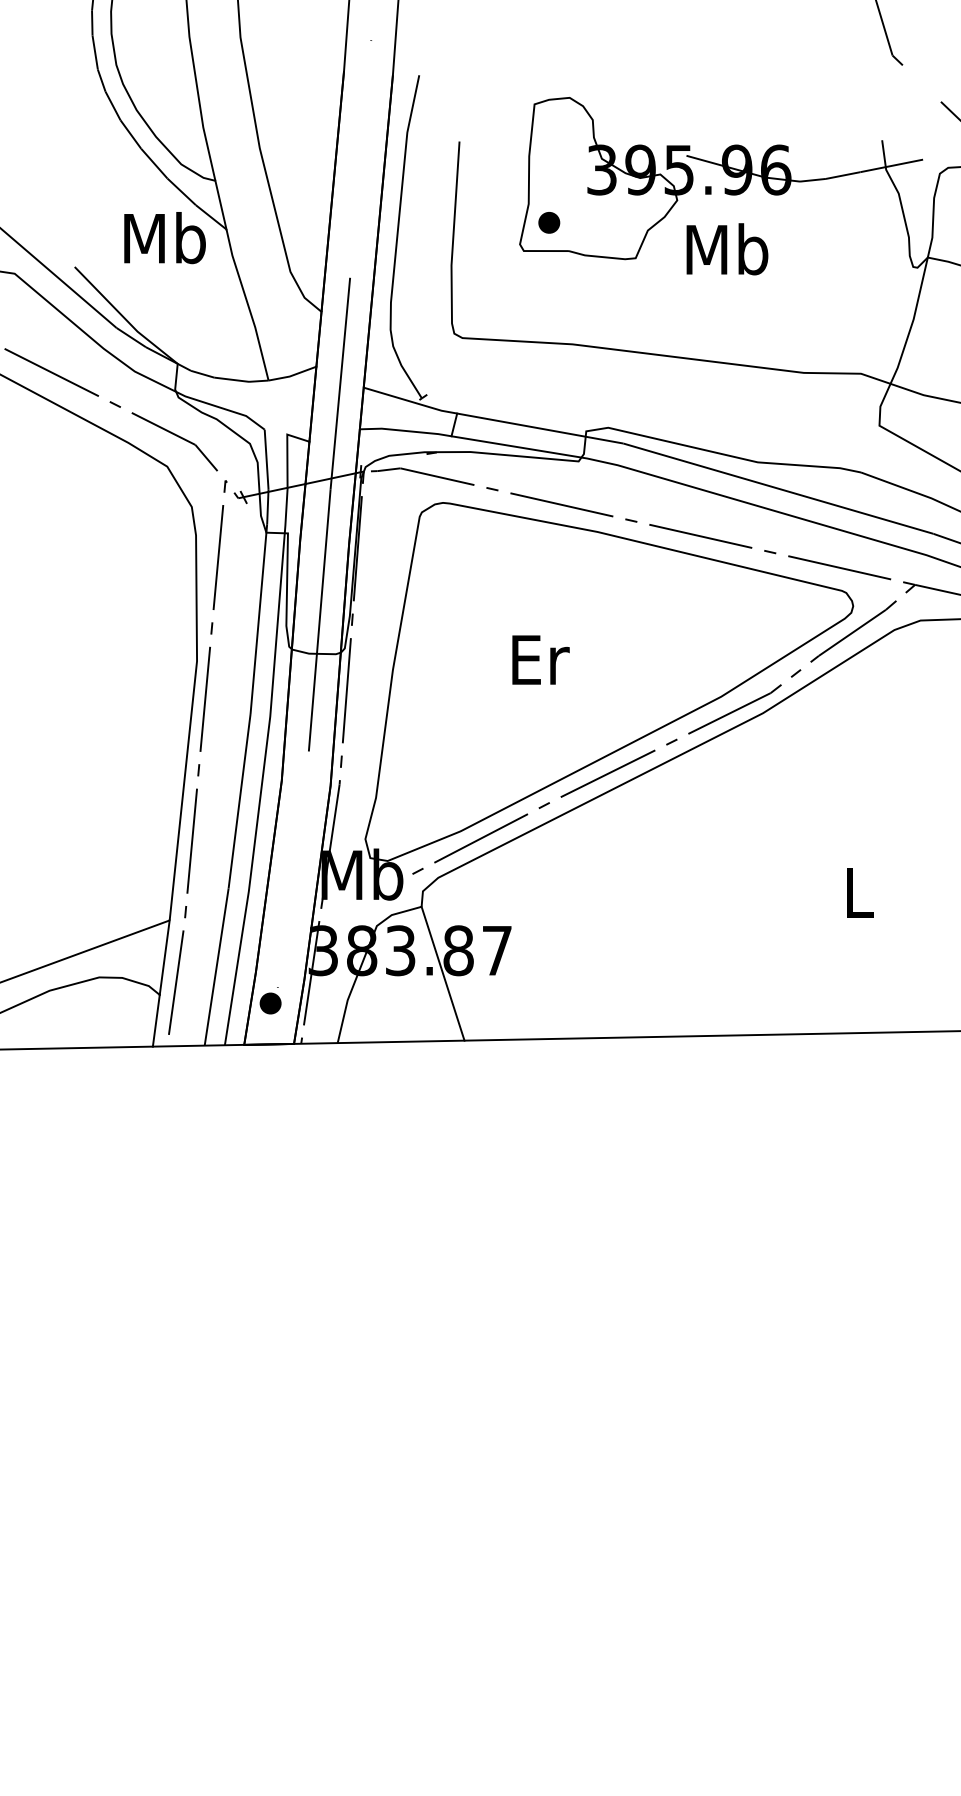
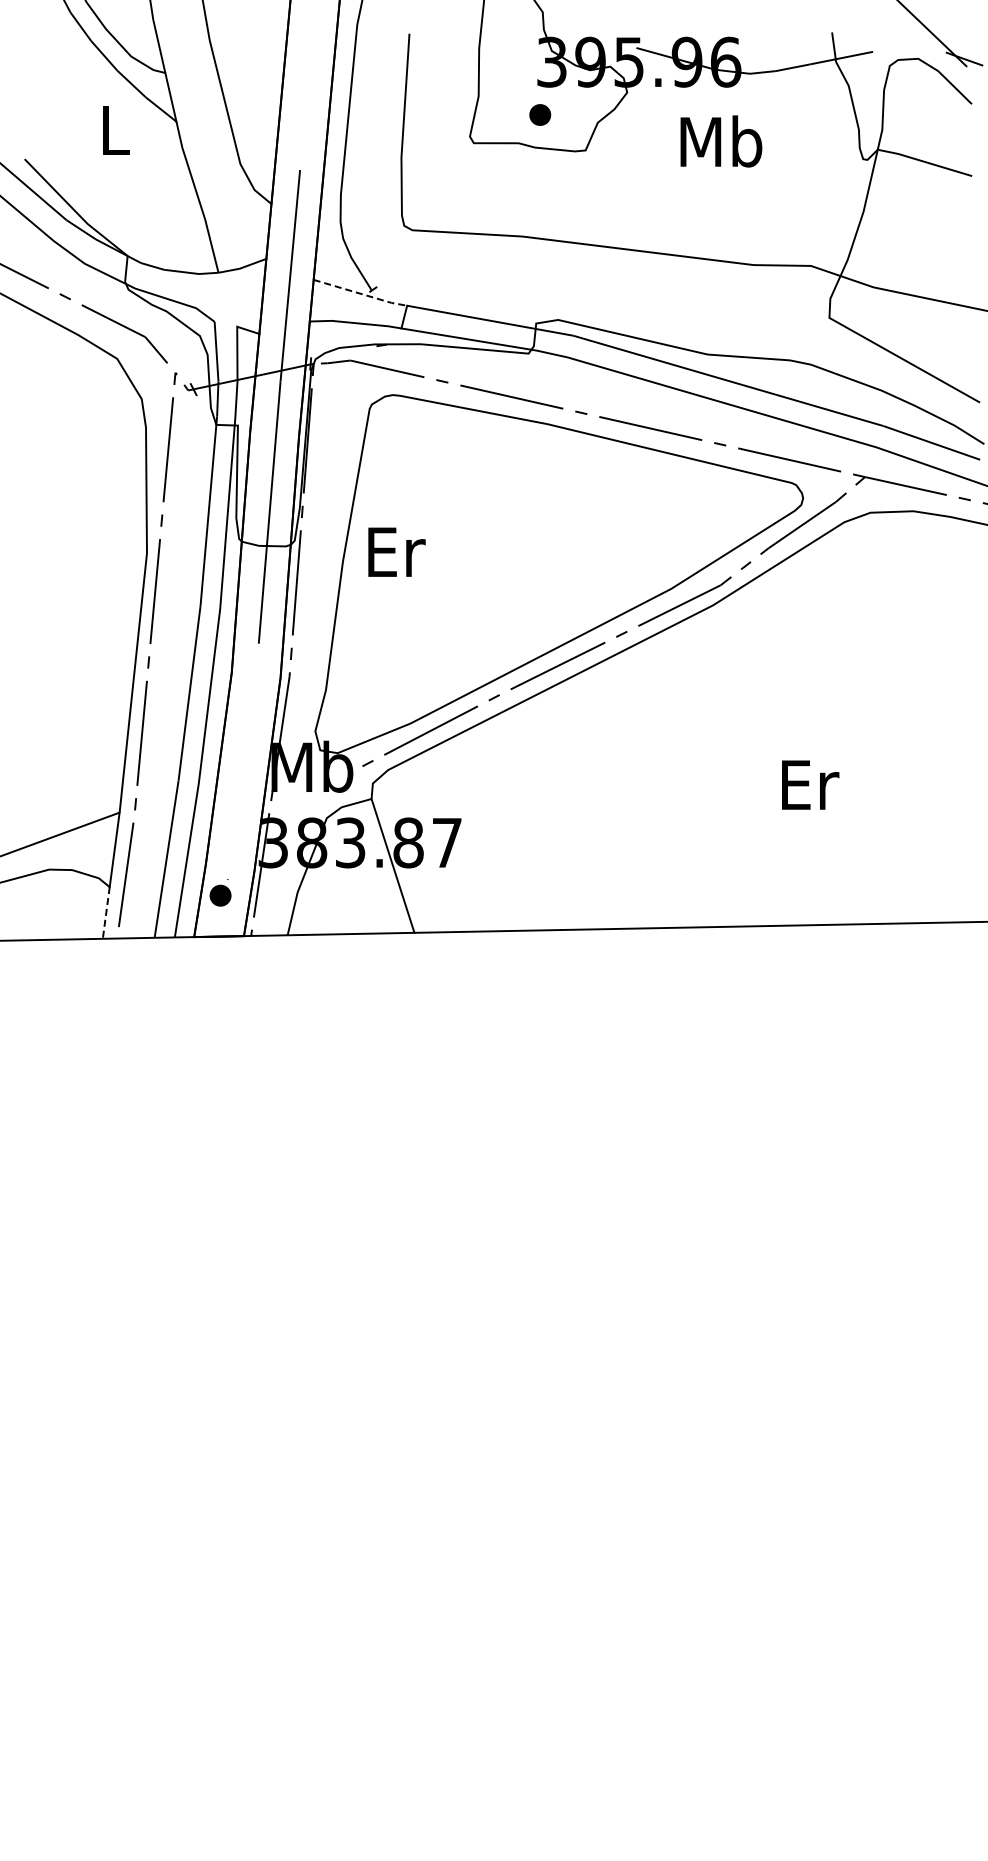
part: (549, 222) -> (540, 114), moved
text: (164, 238) -> (114, 130), Mb -> L
text: (727, 249) -> (721, 141), moved
line: (411, 401) -> (361, 293), solid -> dashed
text: (540, 659) -> (396, 551), moved
text: (860, 892) -> (810, 784), L -> Er
line: (156, 1021) -> (106, 913), solid -> dashed

